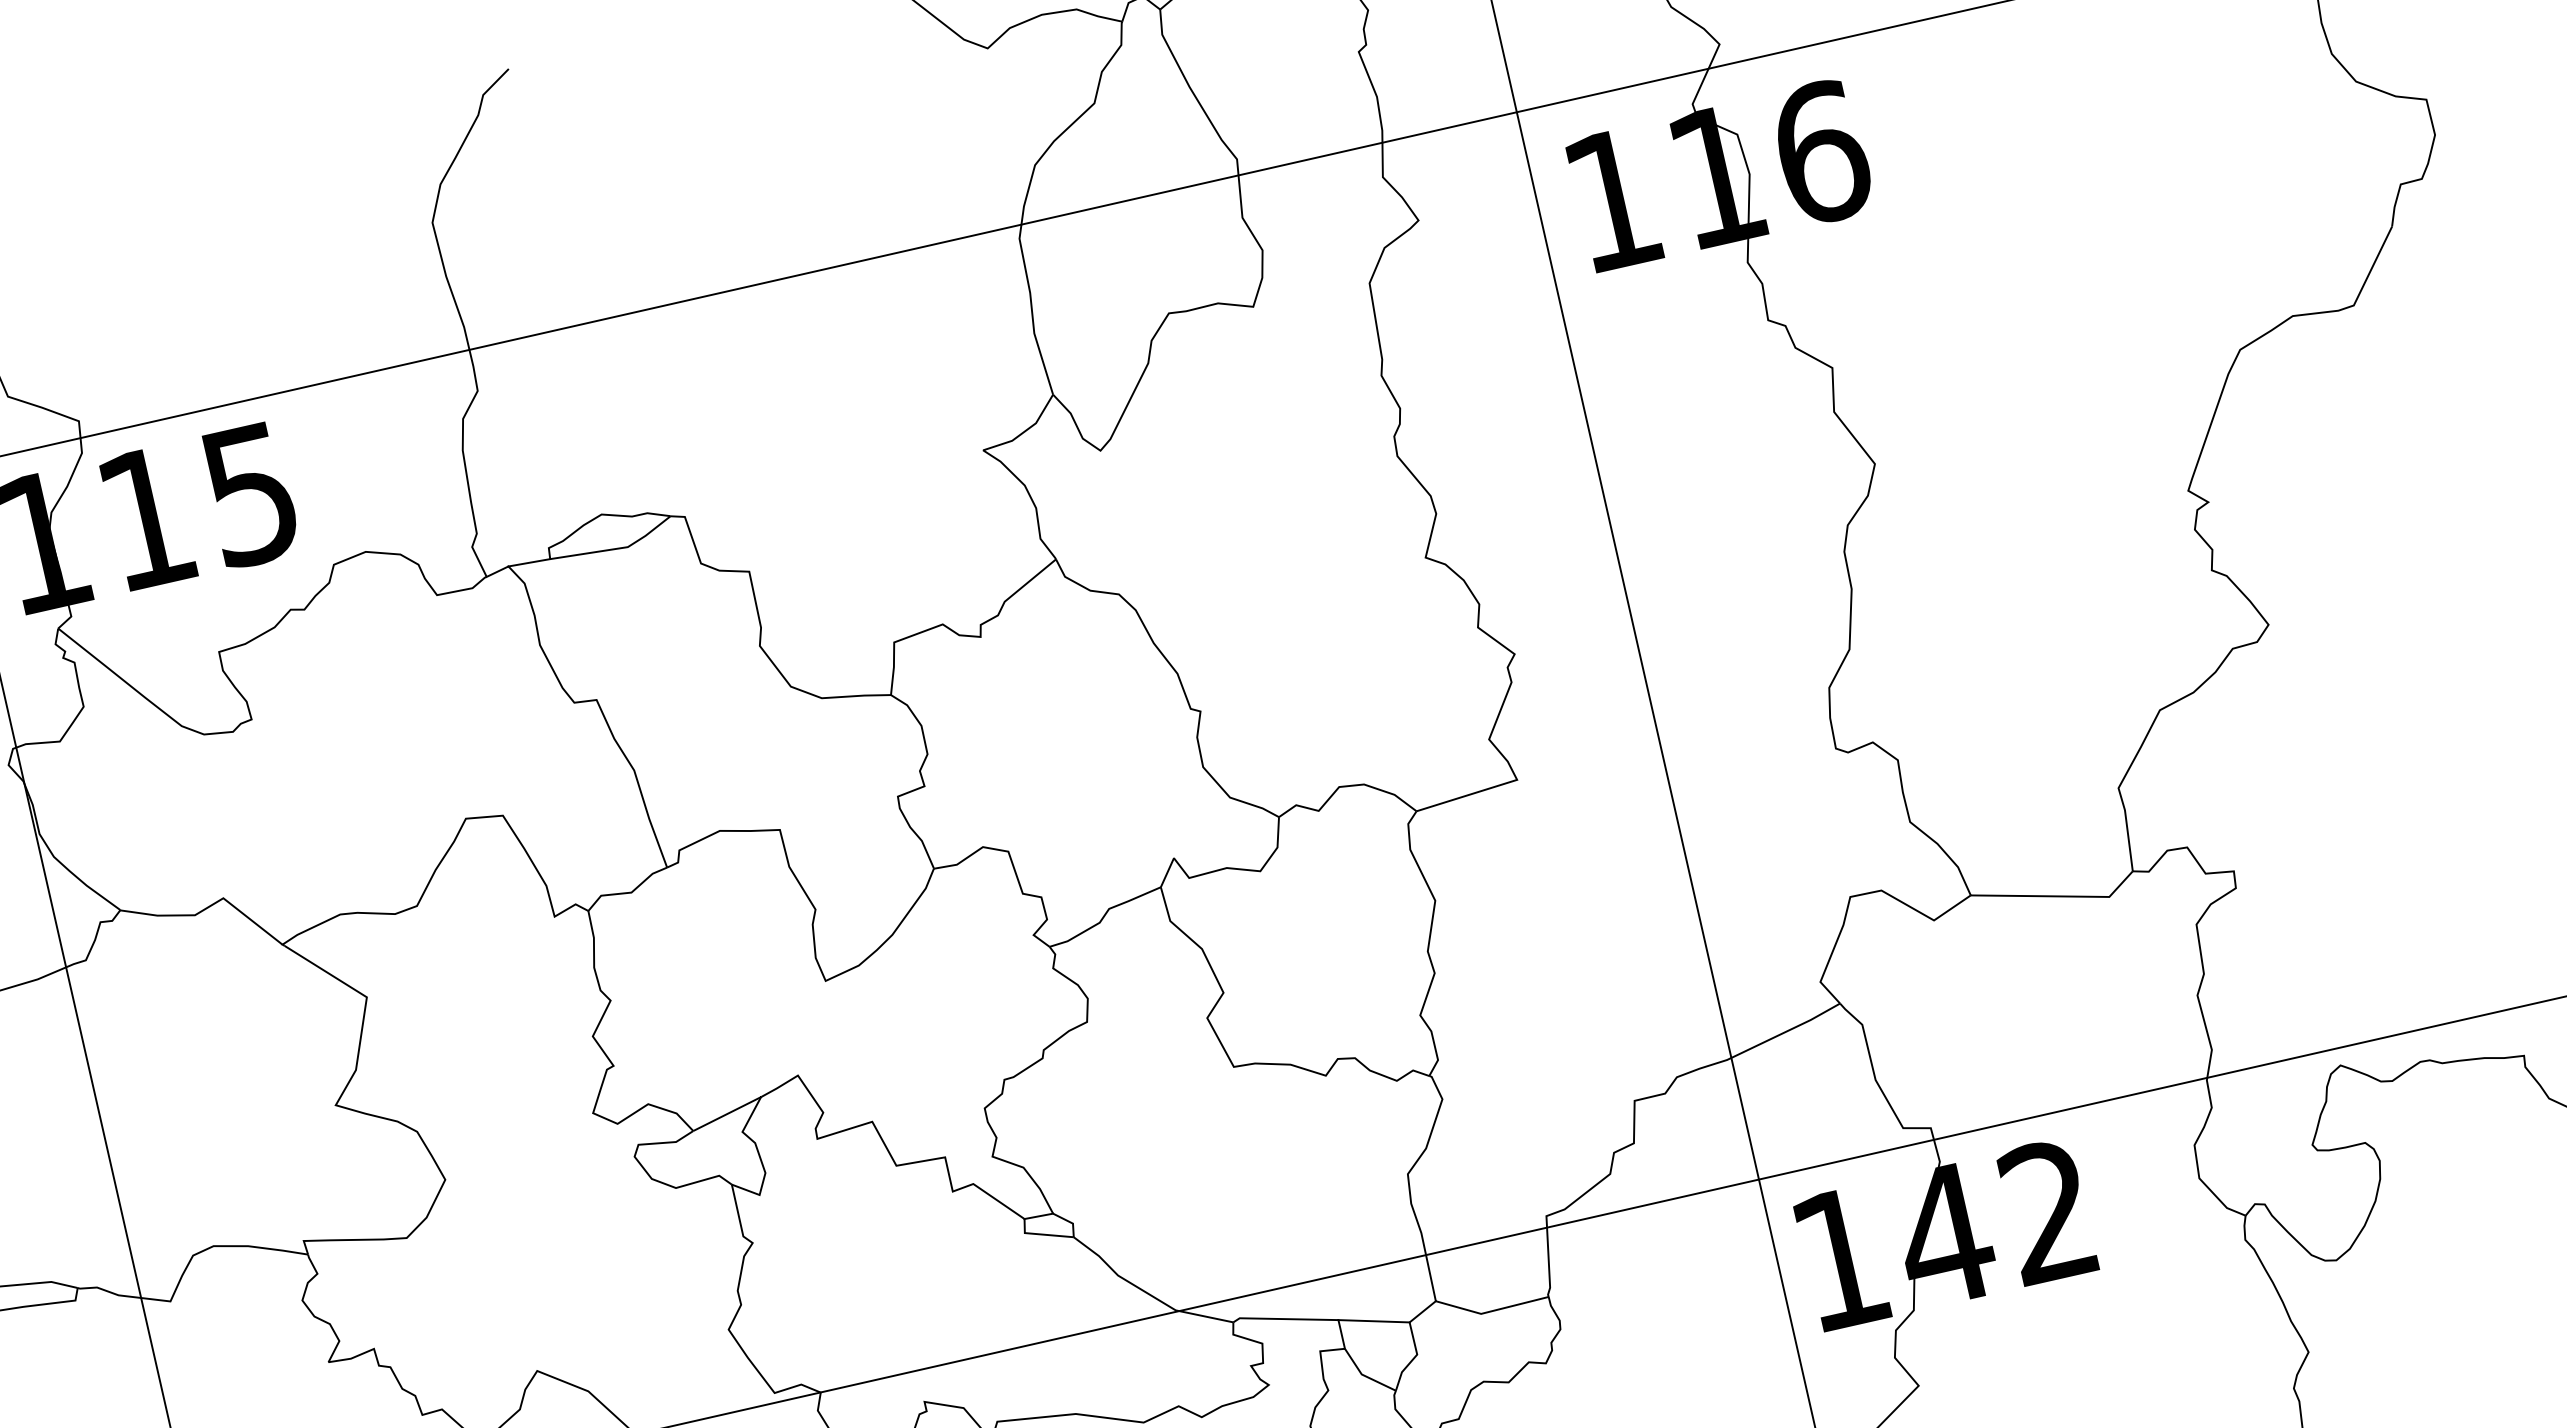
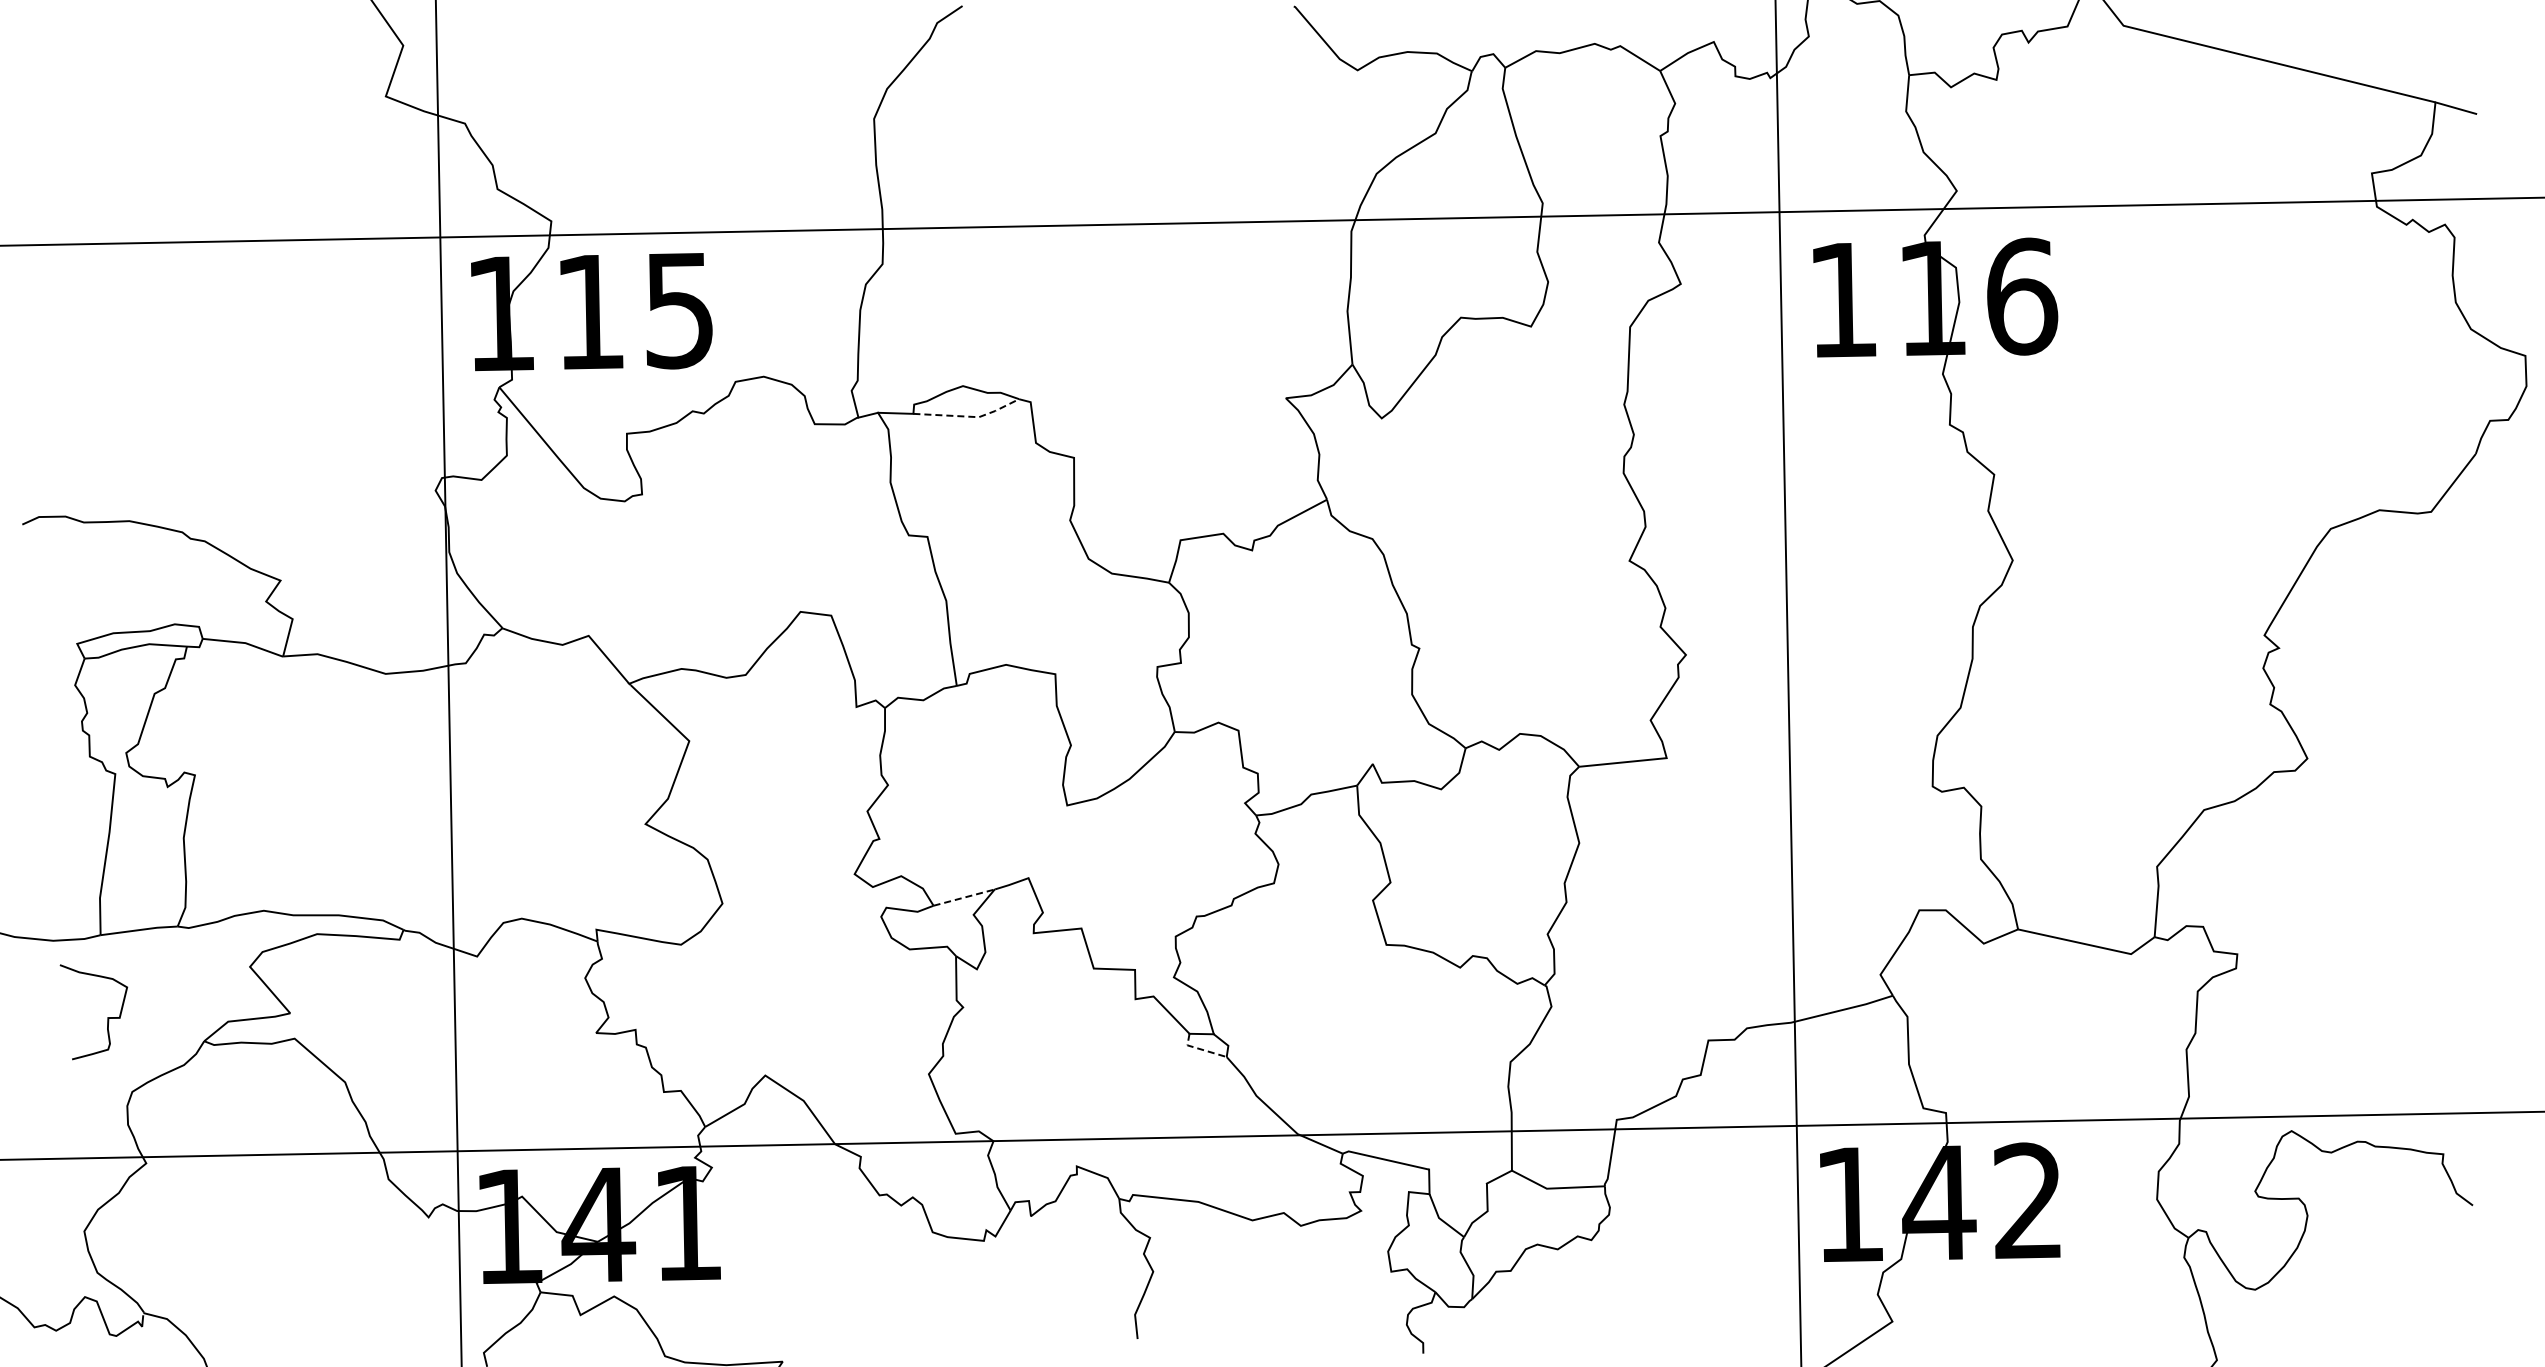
line: (617, 548) -> (970, 416), solid -> dashed
line: (728, 1113) -> (965, 897), solid -> dashed
line: (1041, 1234) -> (1200, 1049), solid -> dashed
line: (1373, 1321) -> (1457, 1176), removed

